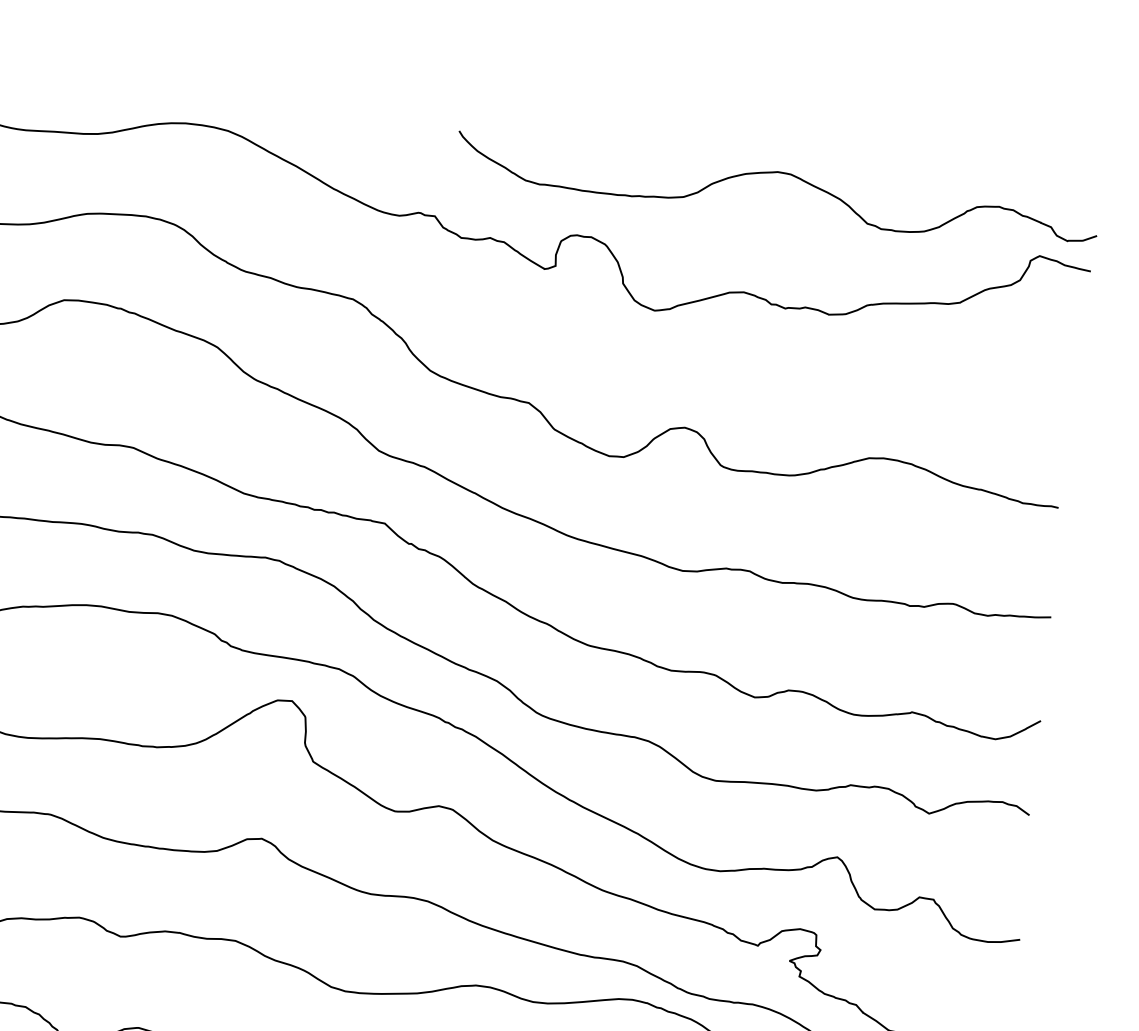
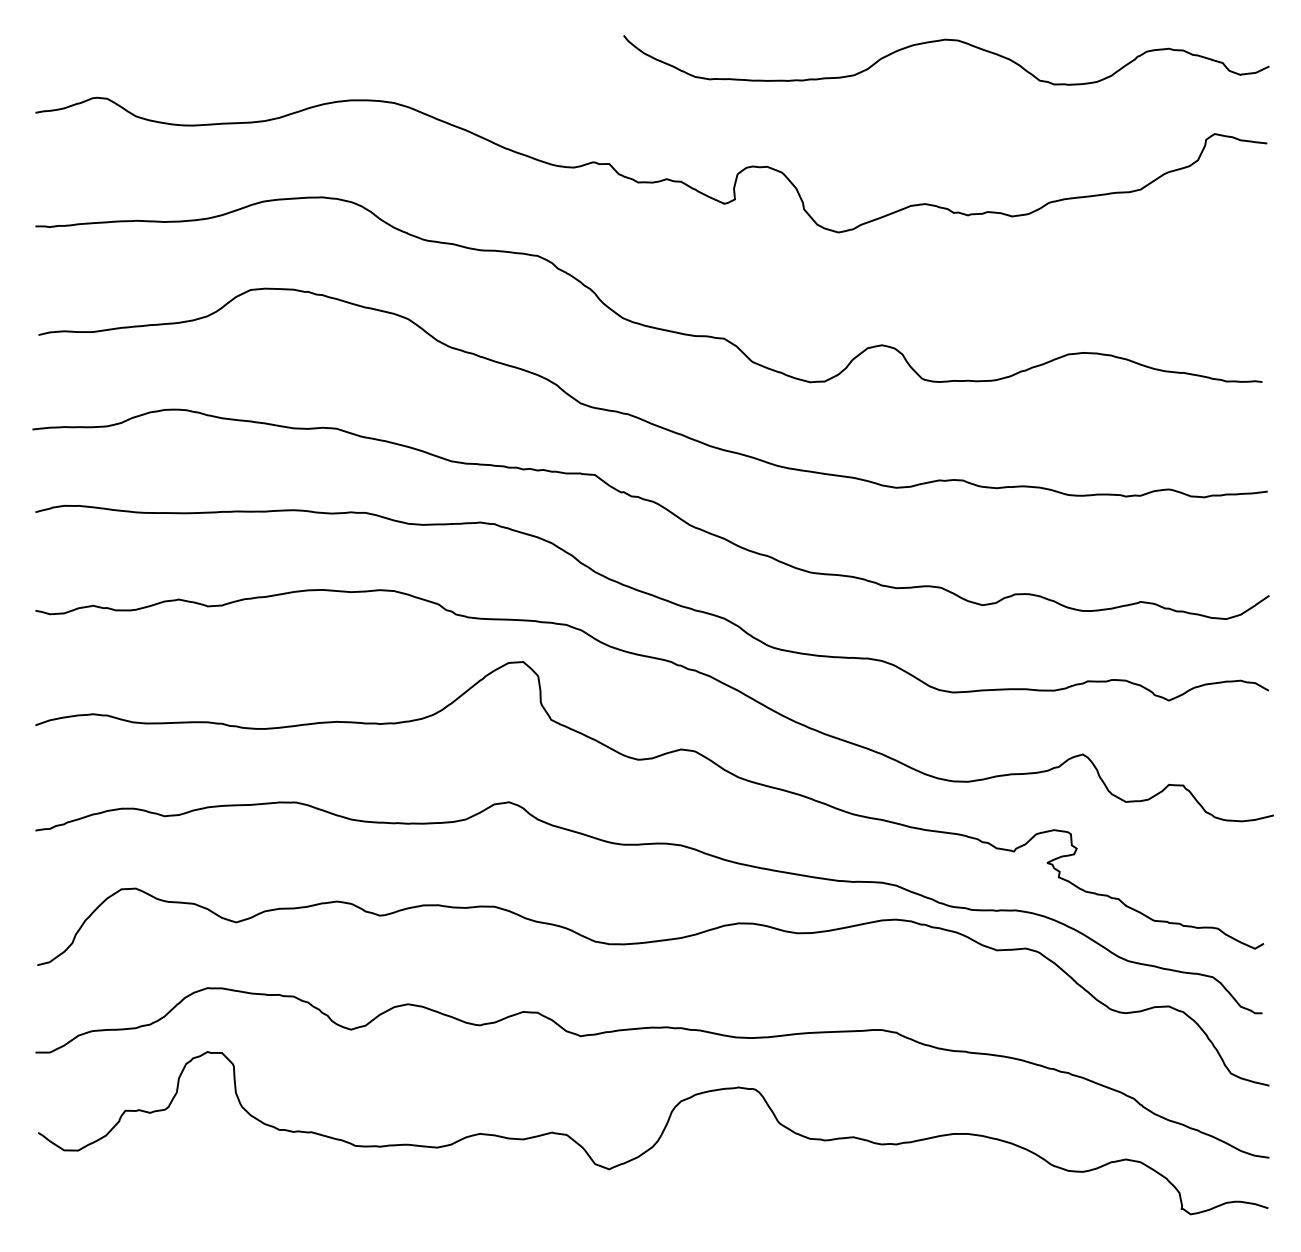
curve: (774, 173) -> (941, 41), moved

